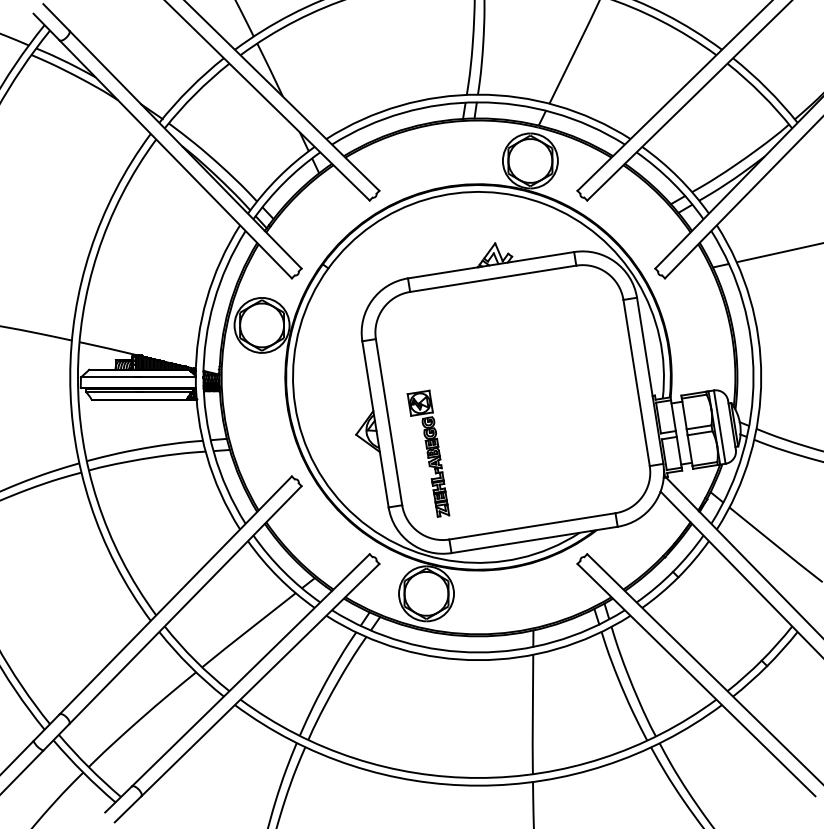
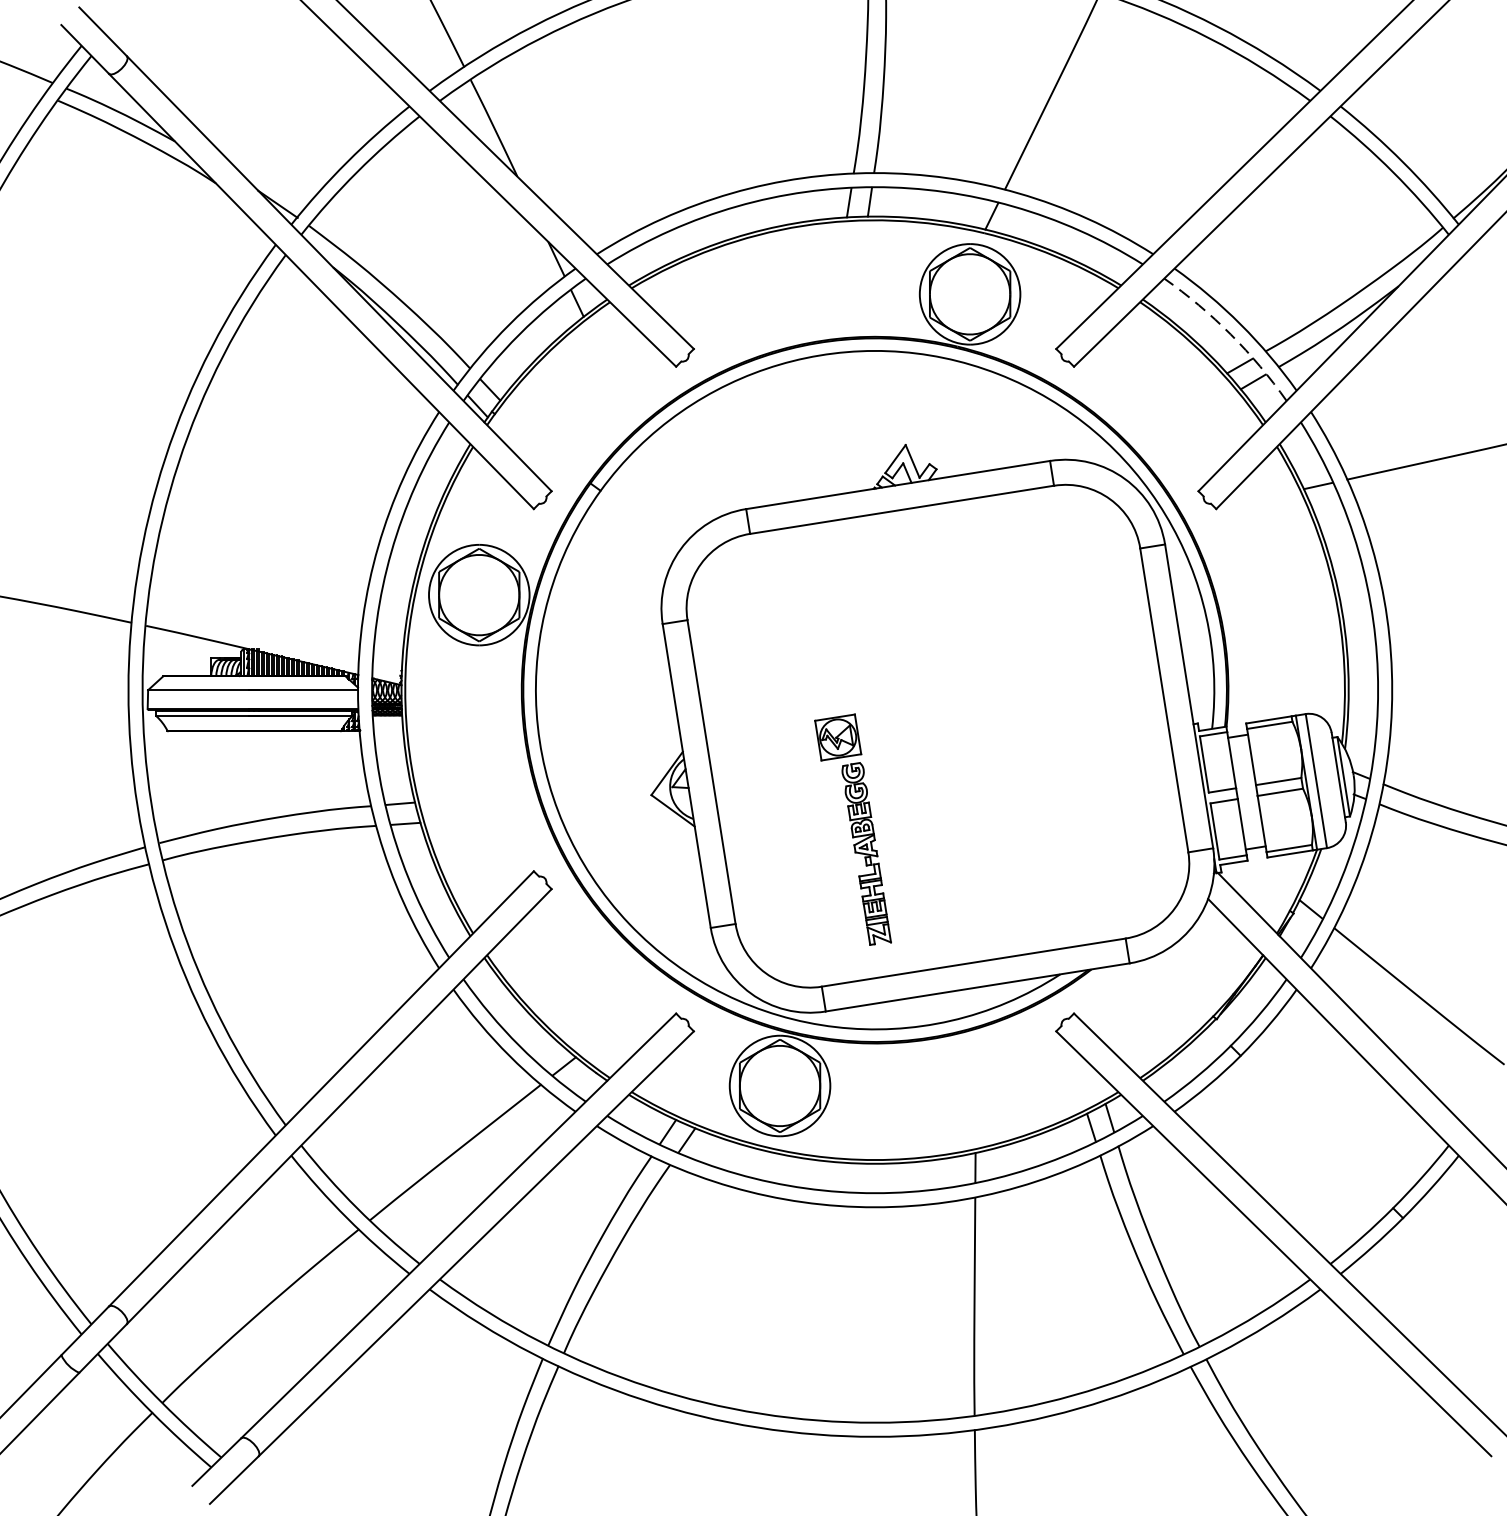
arc: (672, 182) -> (1229, 333), solid -> dashed
part: (428, 453) -> (853, 829), moved

